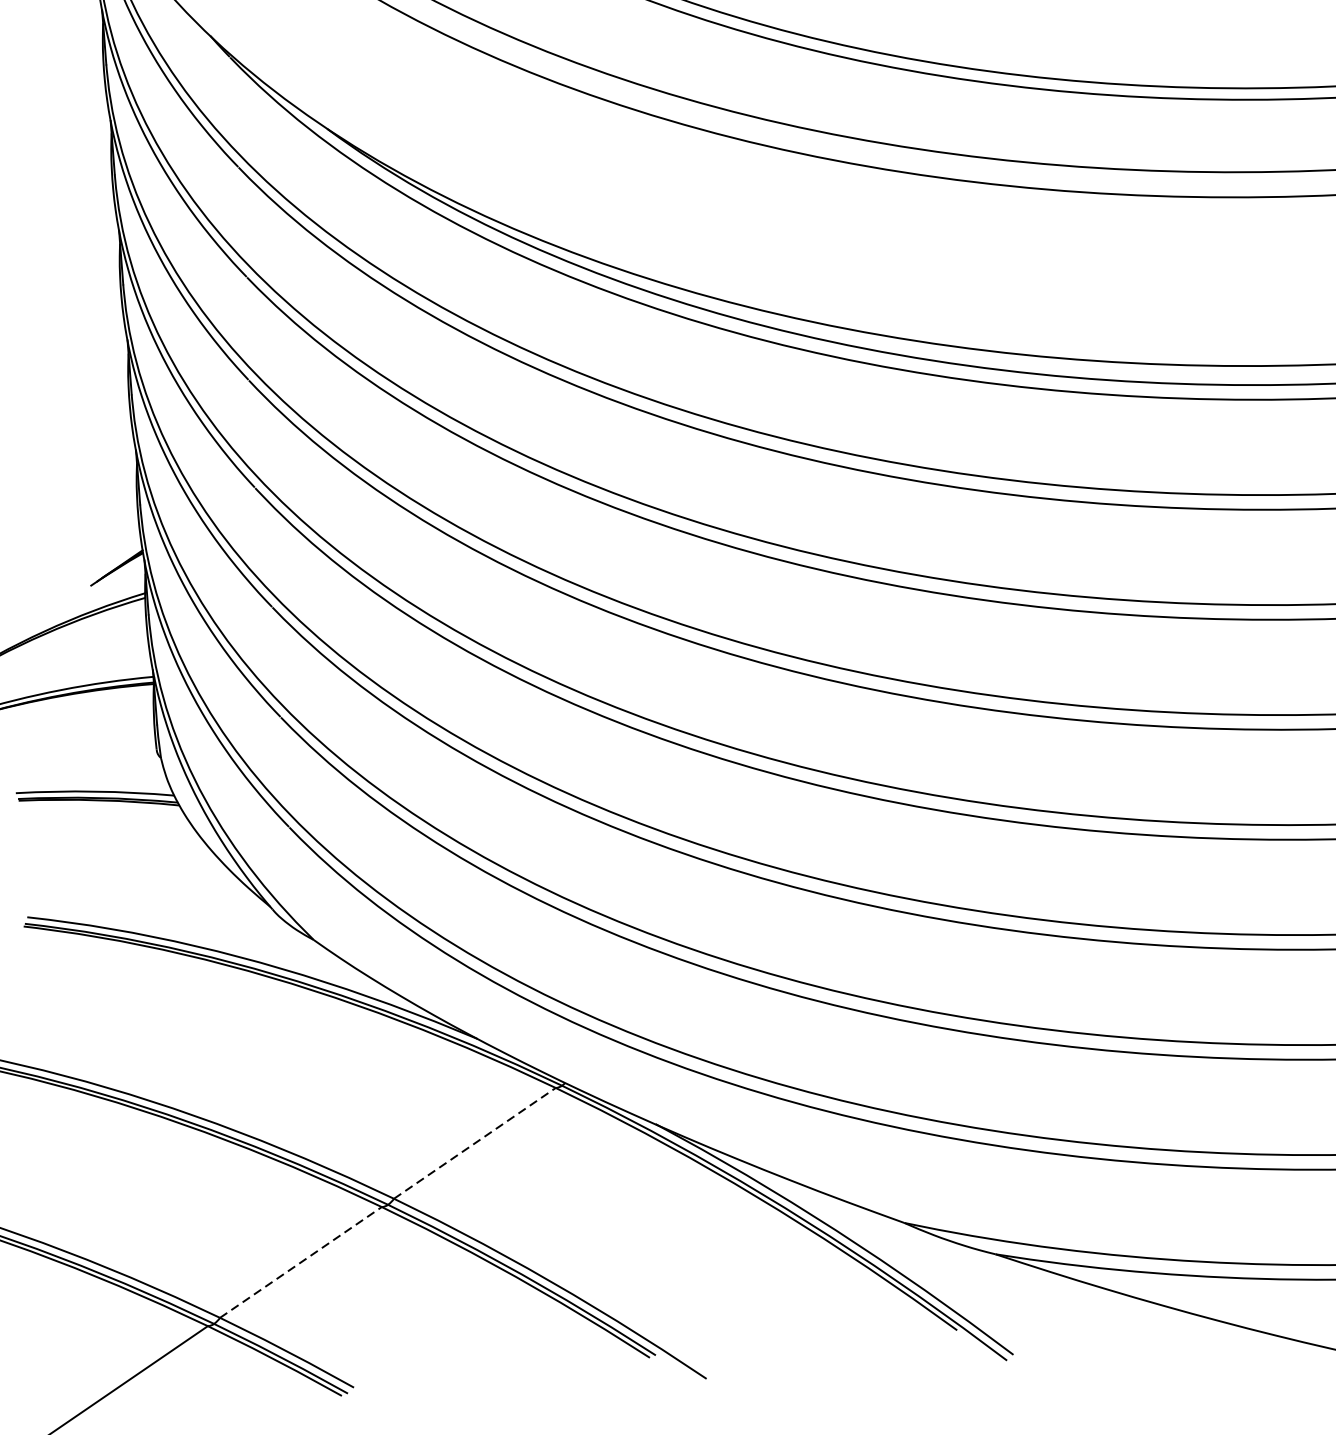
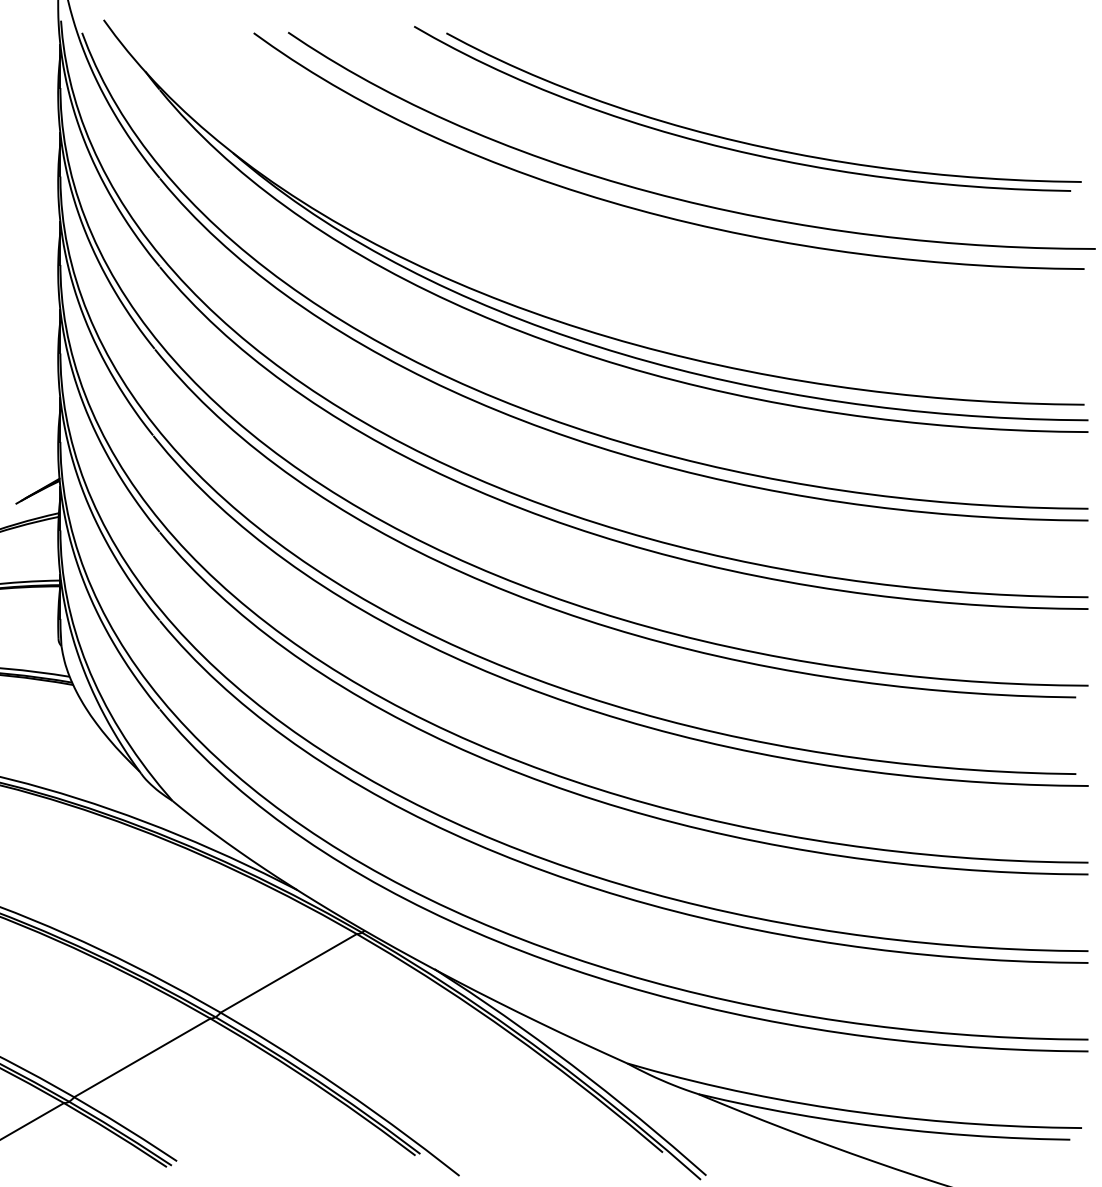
line: (474, 1143) -> (288, 973), dashed -> solid
line: (301, 1261) -> (142, 1057), dashed -> solid

